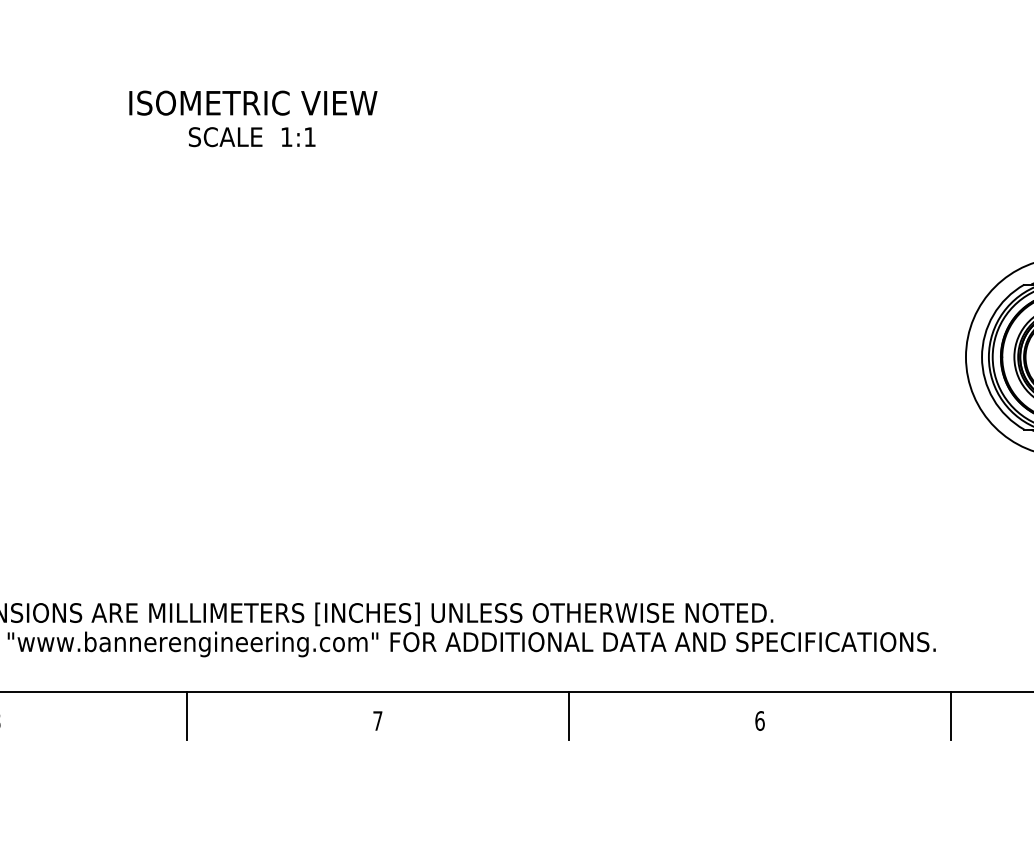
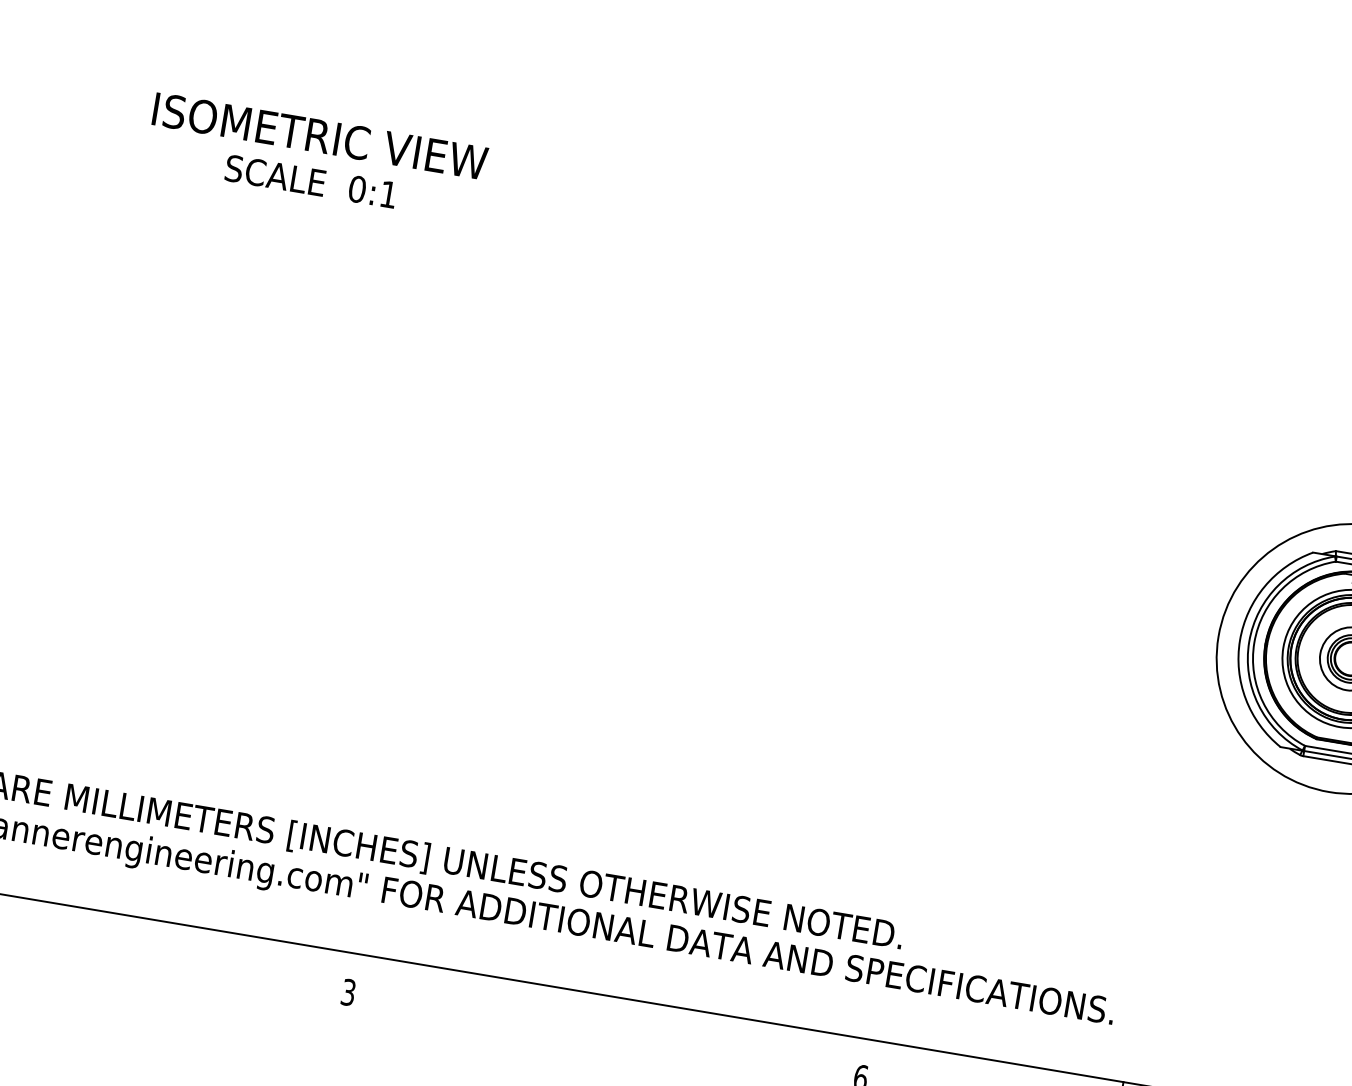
text: (286, 137) -> (356, 189), 1:1 -> 0:1
line: (186, 715) -> (93, 942), removed
line: (568, 715) -> (605, 1027), removed
text: (377, 720) -> (348, 991), 7 -> 3

